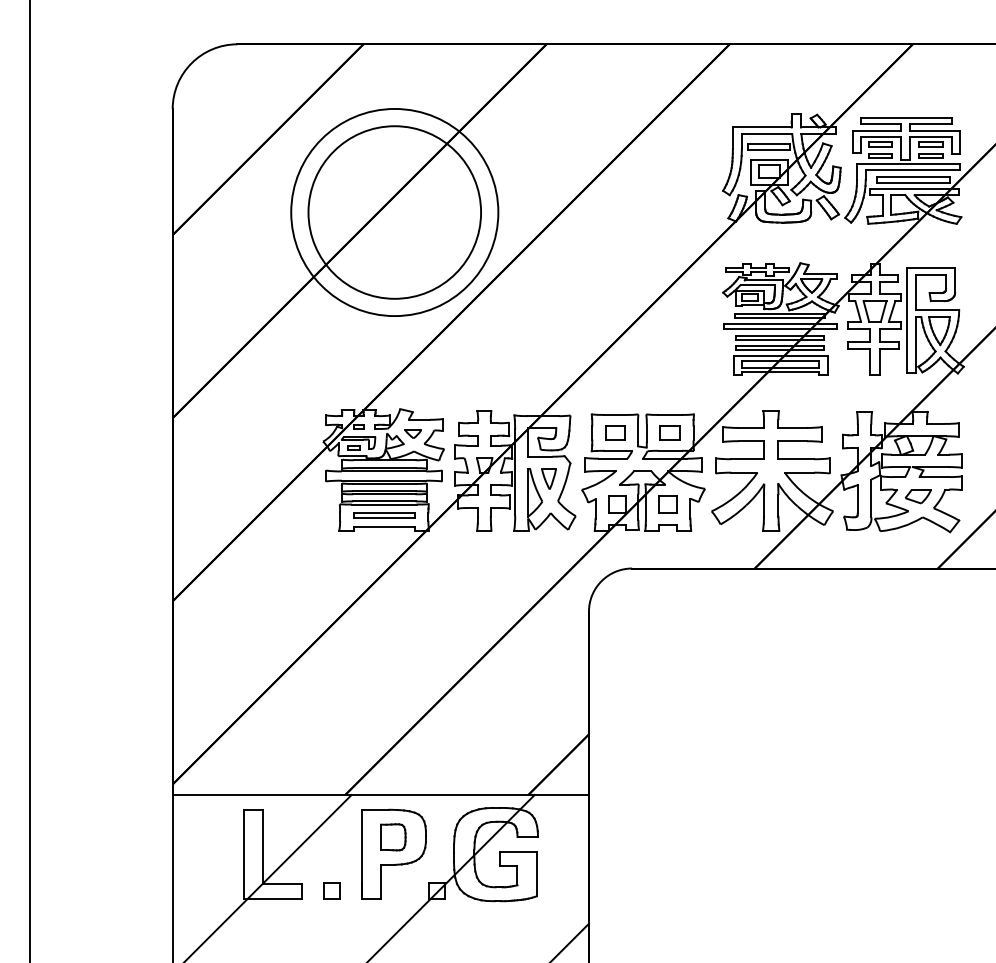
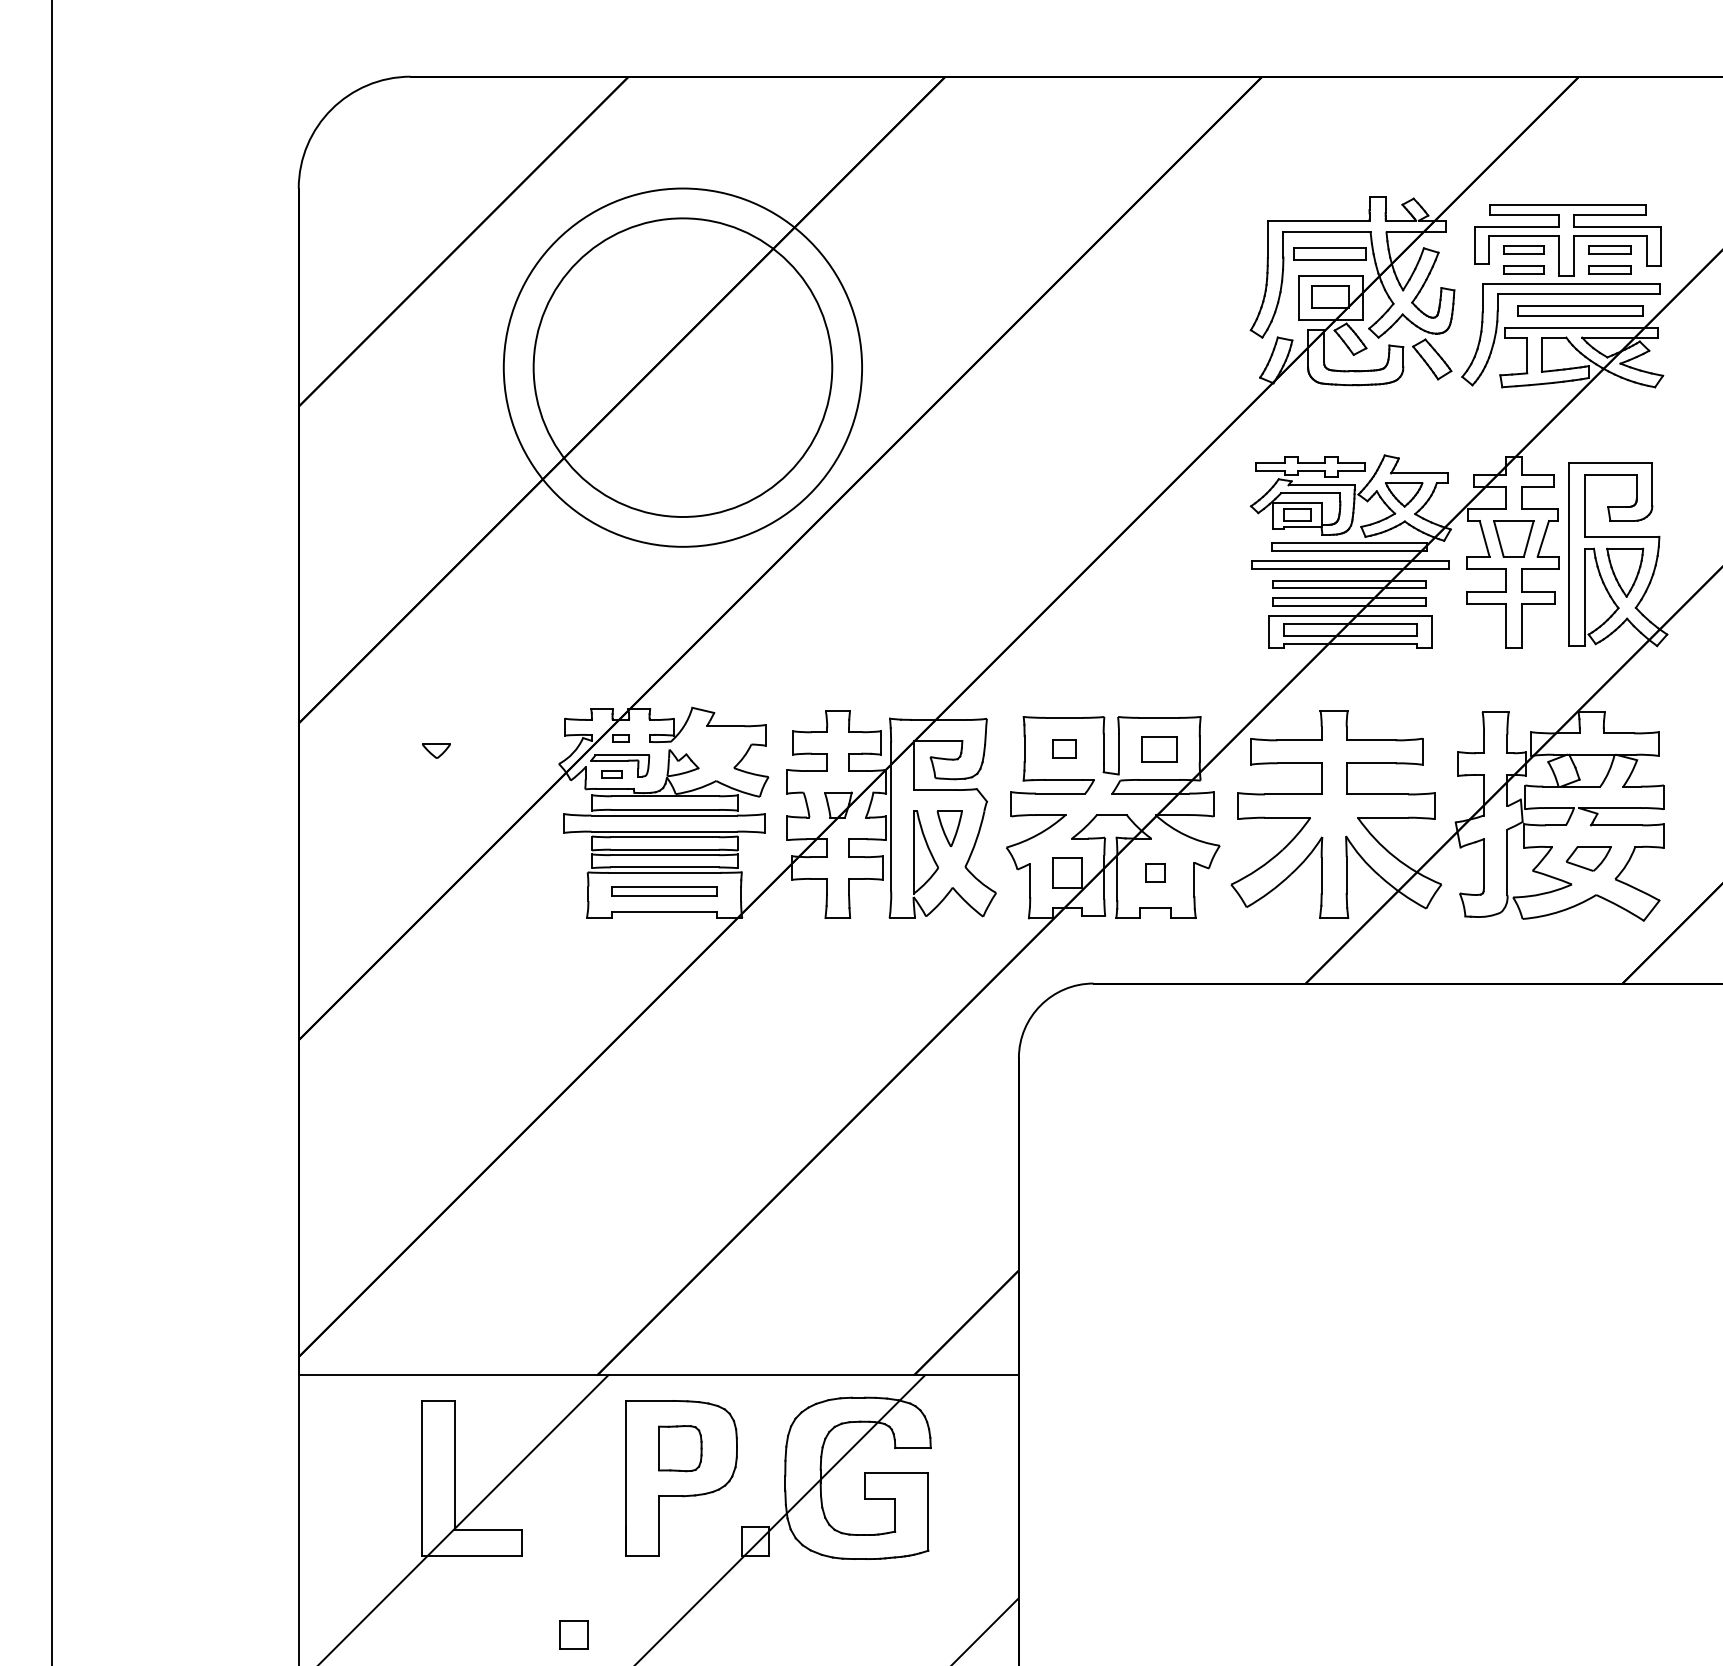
part: (615, 432) -> (1064, 748), size x0.7
part: (412, 433) -> (435, 749), moved
part: (667, 504) -> (1154, 872), size x0.6
part: (331, 890) -> (573, 1633), moved

